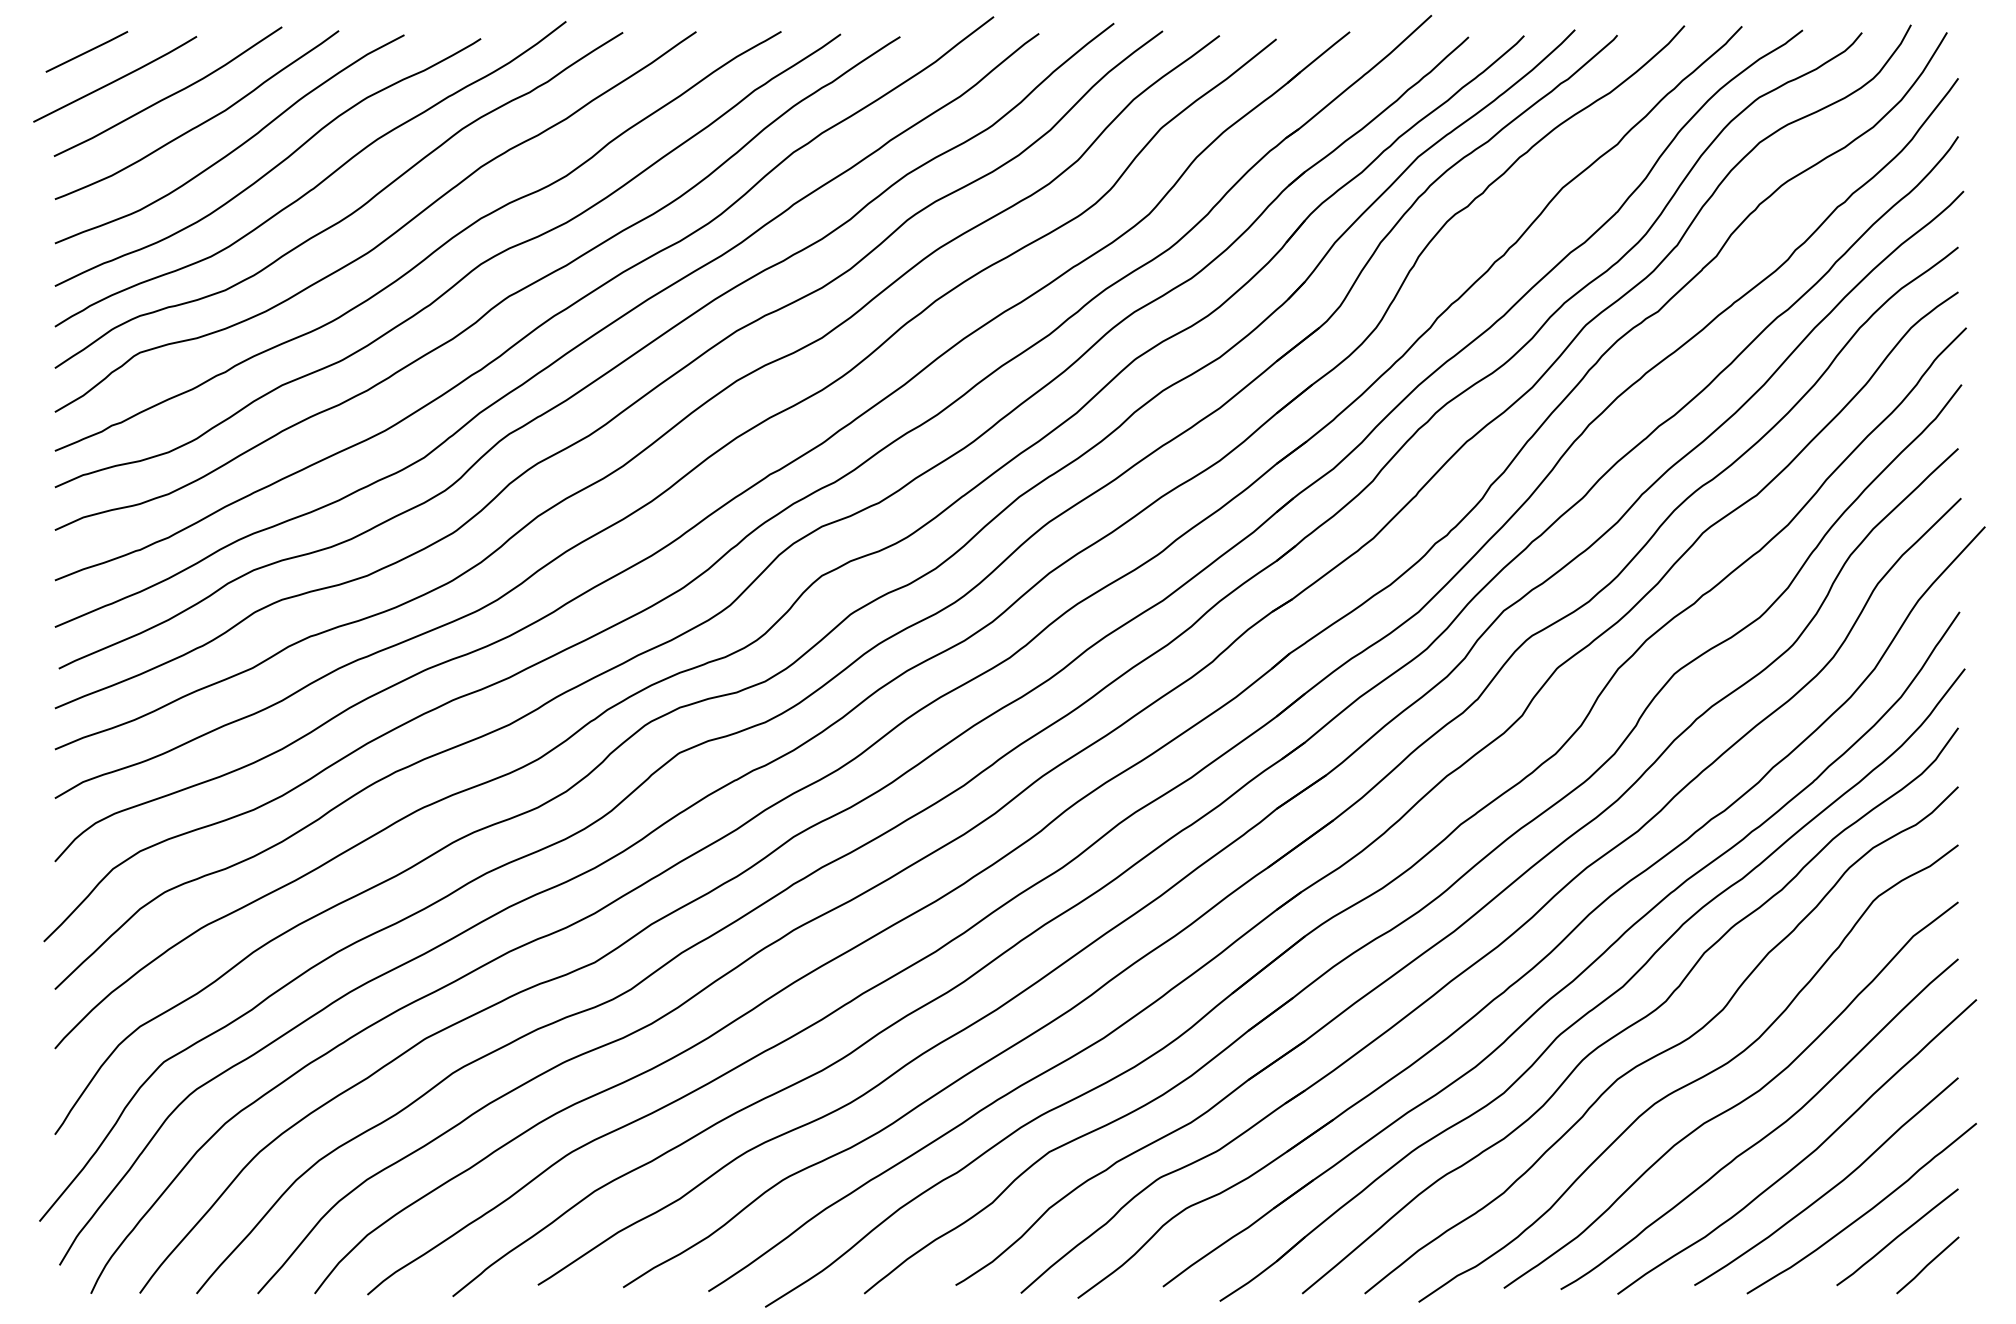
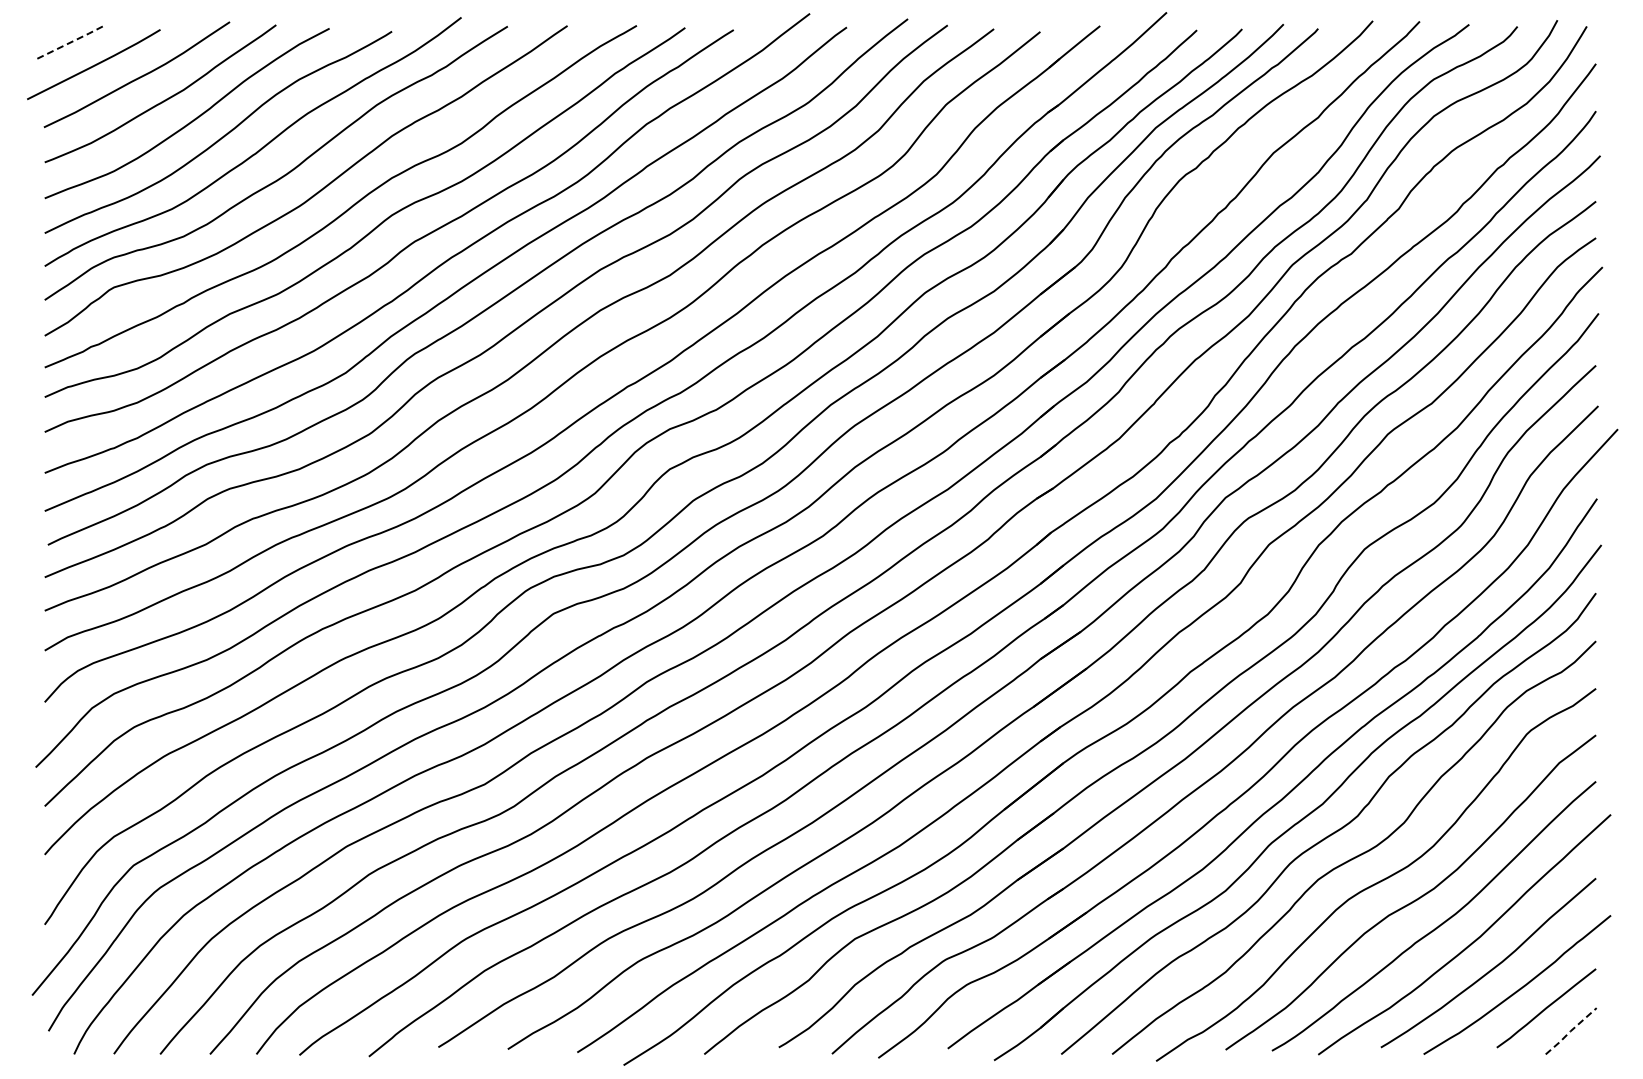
line: (88, 50) -> (72, 41), solid -> dashed
line: (1927, 1265) -> (1570, 1031), solid -> dashed

